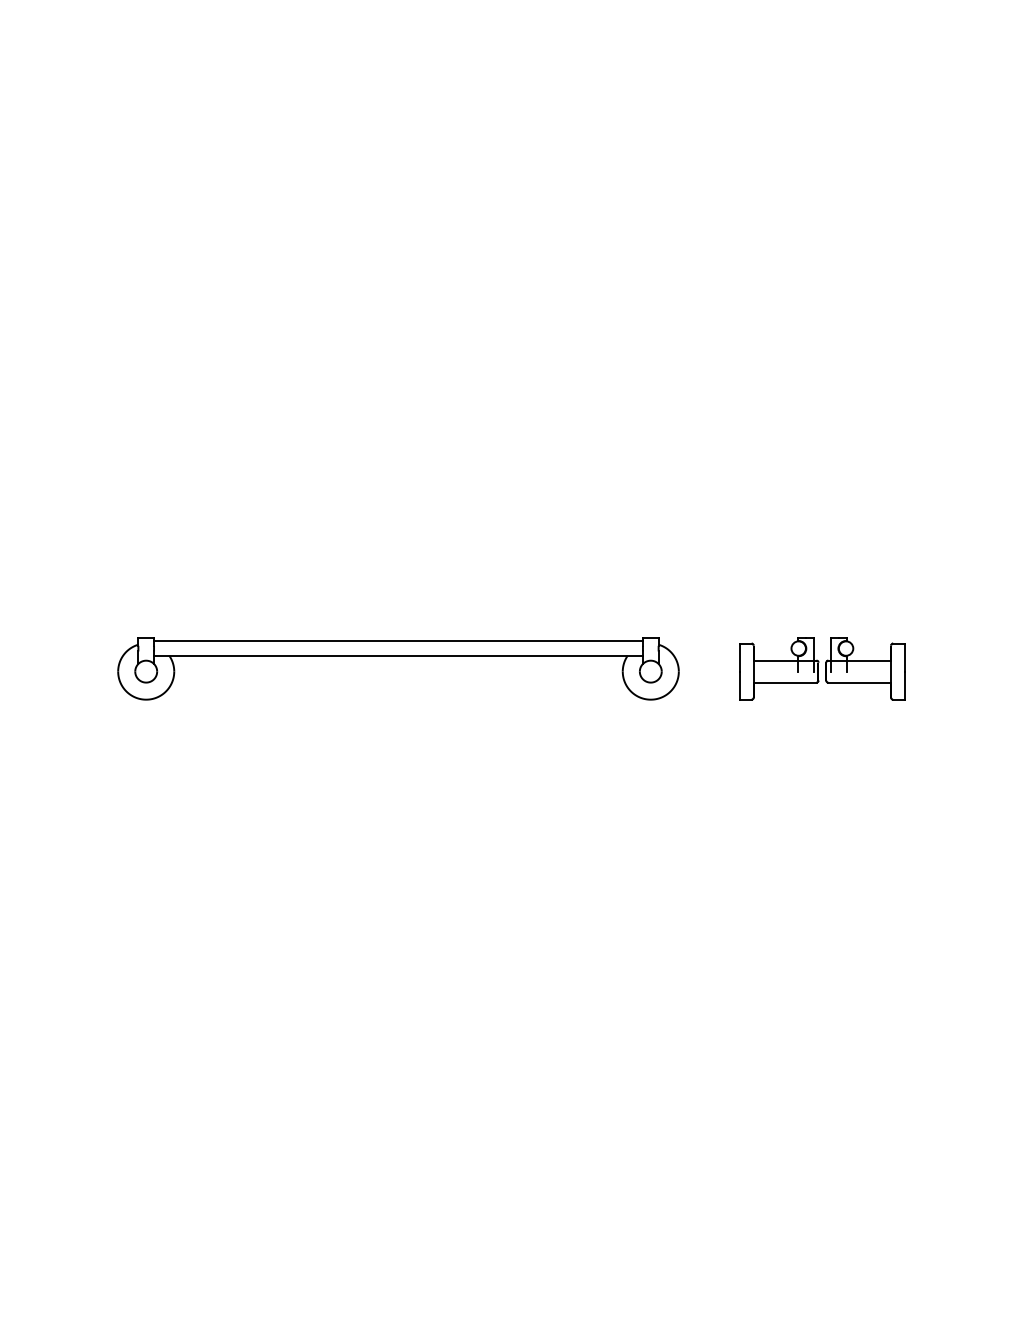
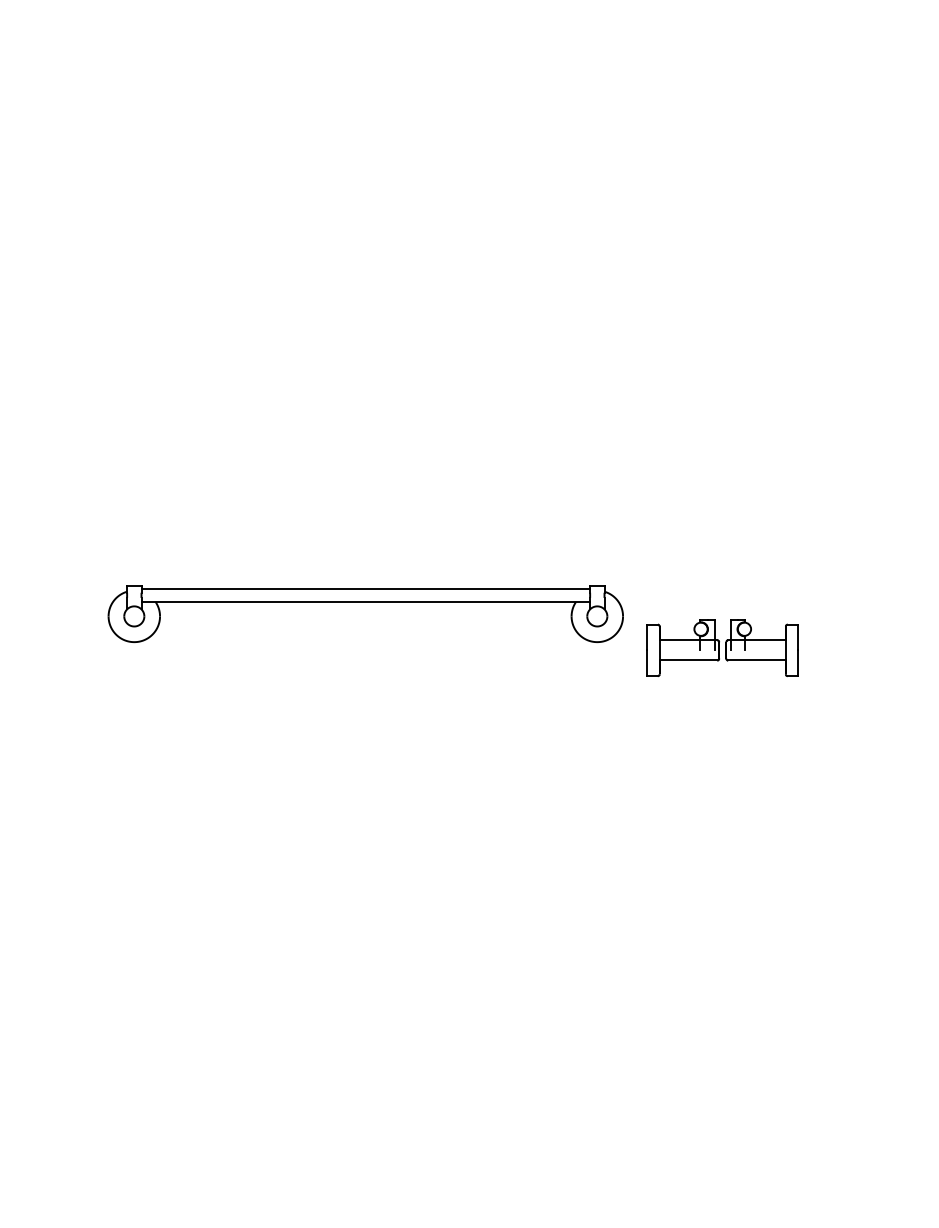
part: (822, 668) -> (722, 647), moved

